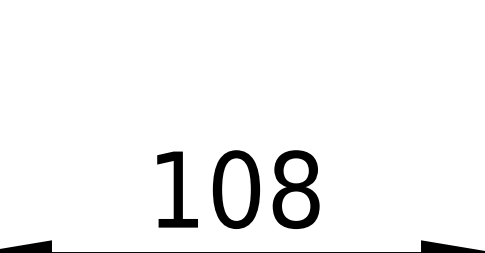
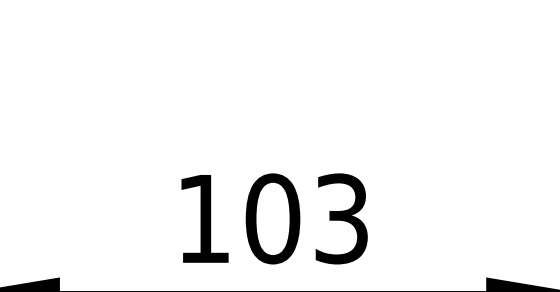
text: (295, 189) -> (341, 218), 108 -> 103

